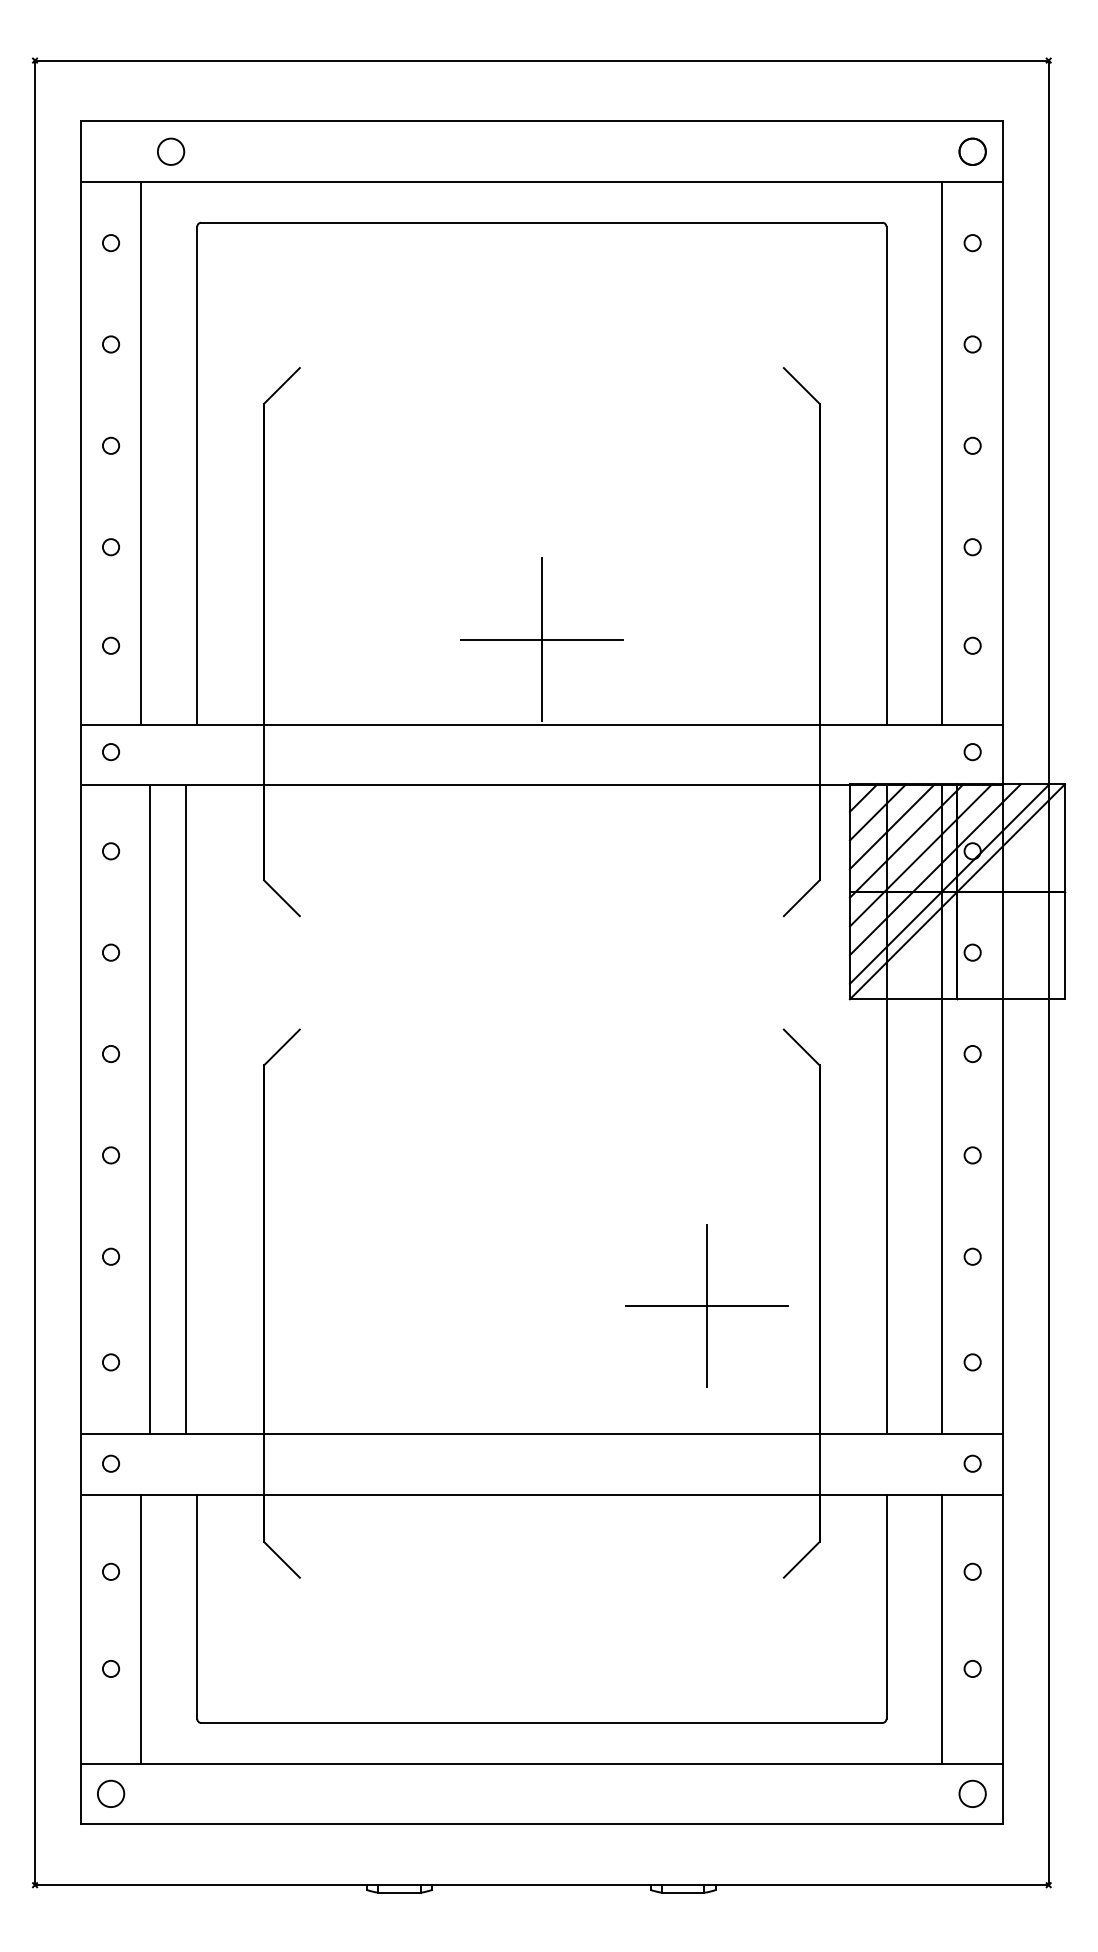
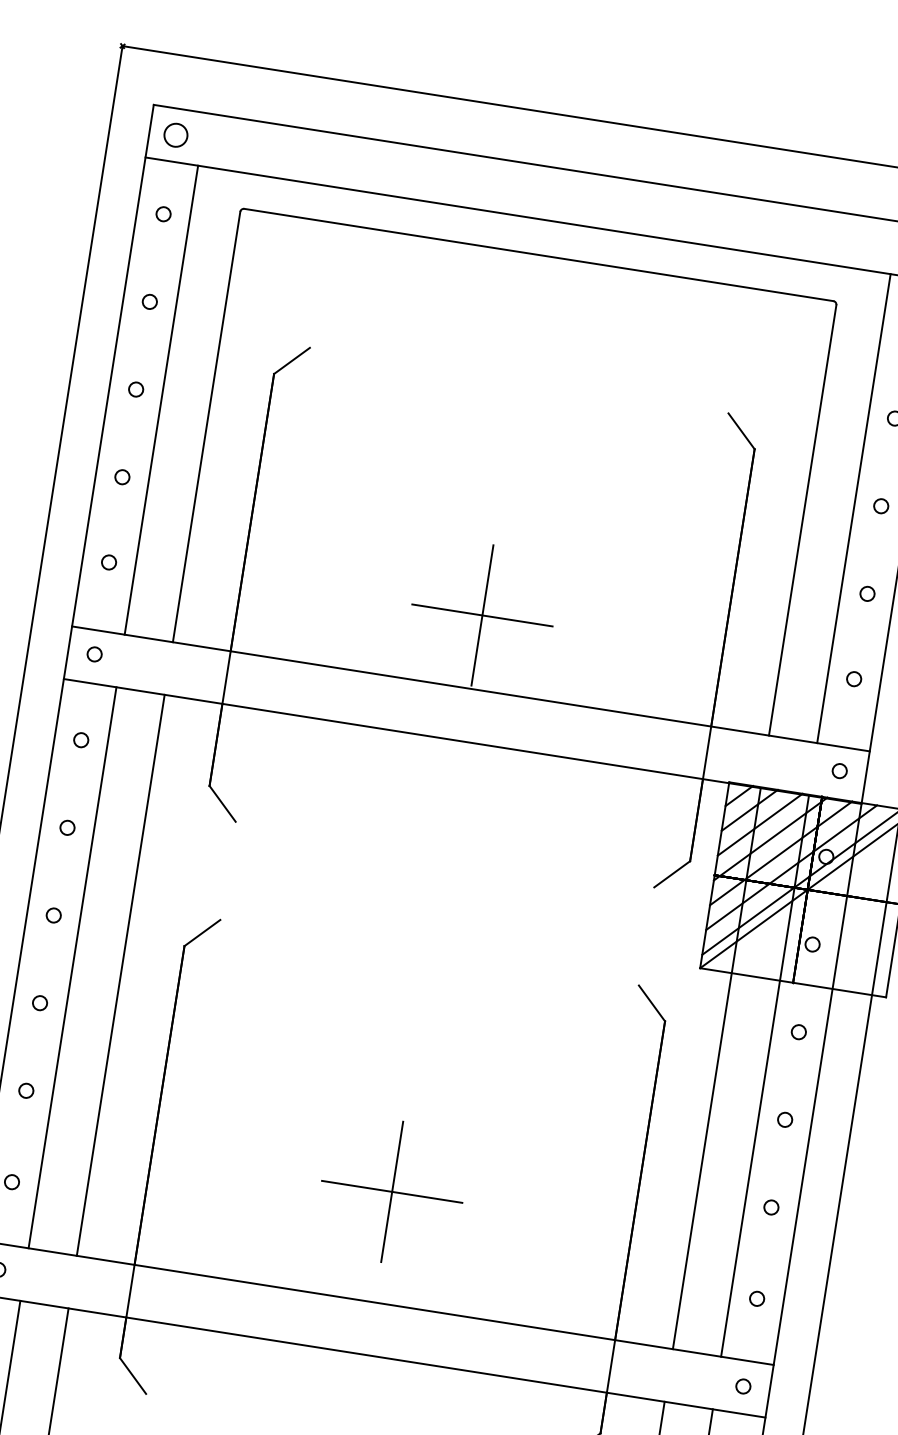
circle: (171, 151) -> (176, 135), moved
line: (150, 1109) -> (121, 975), moved
line: (186, 1109) -> (72, 967), moved
part: (706, 1305) -> (391, 1191), moved

